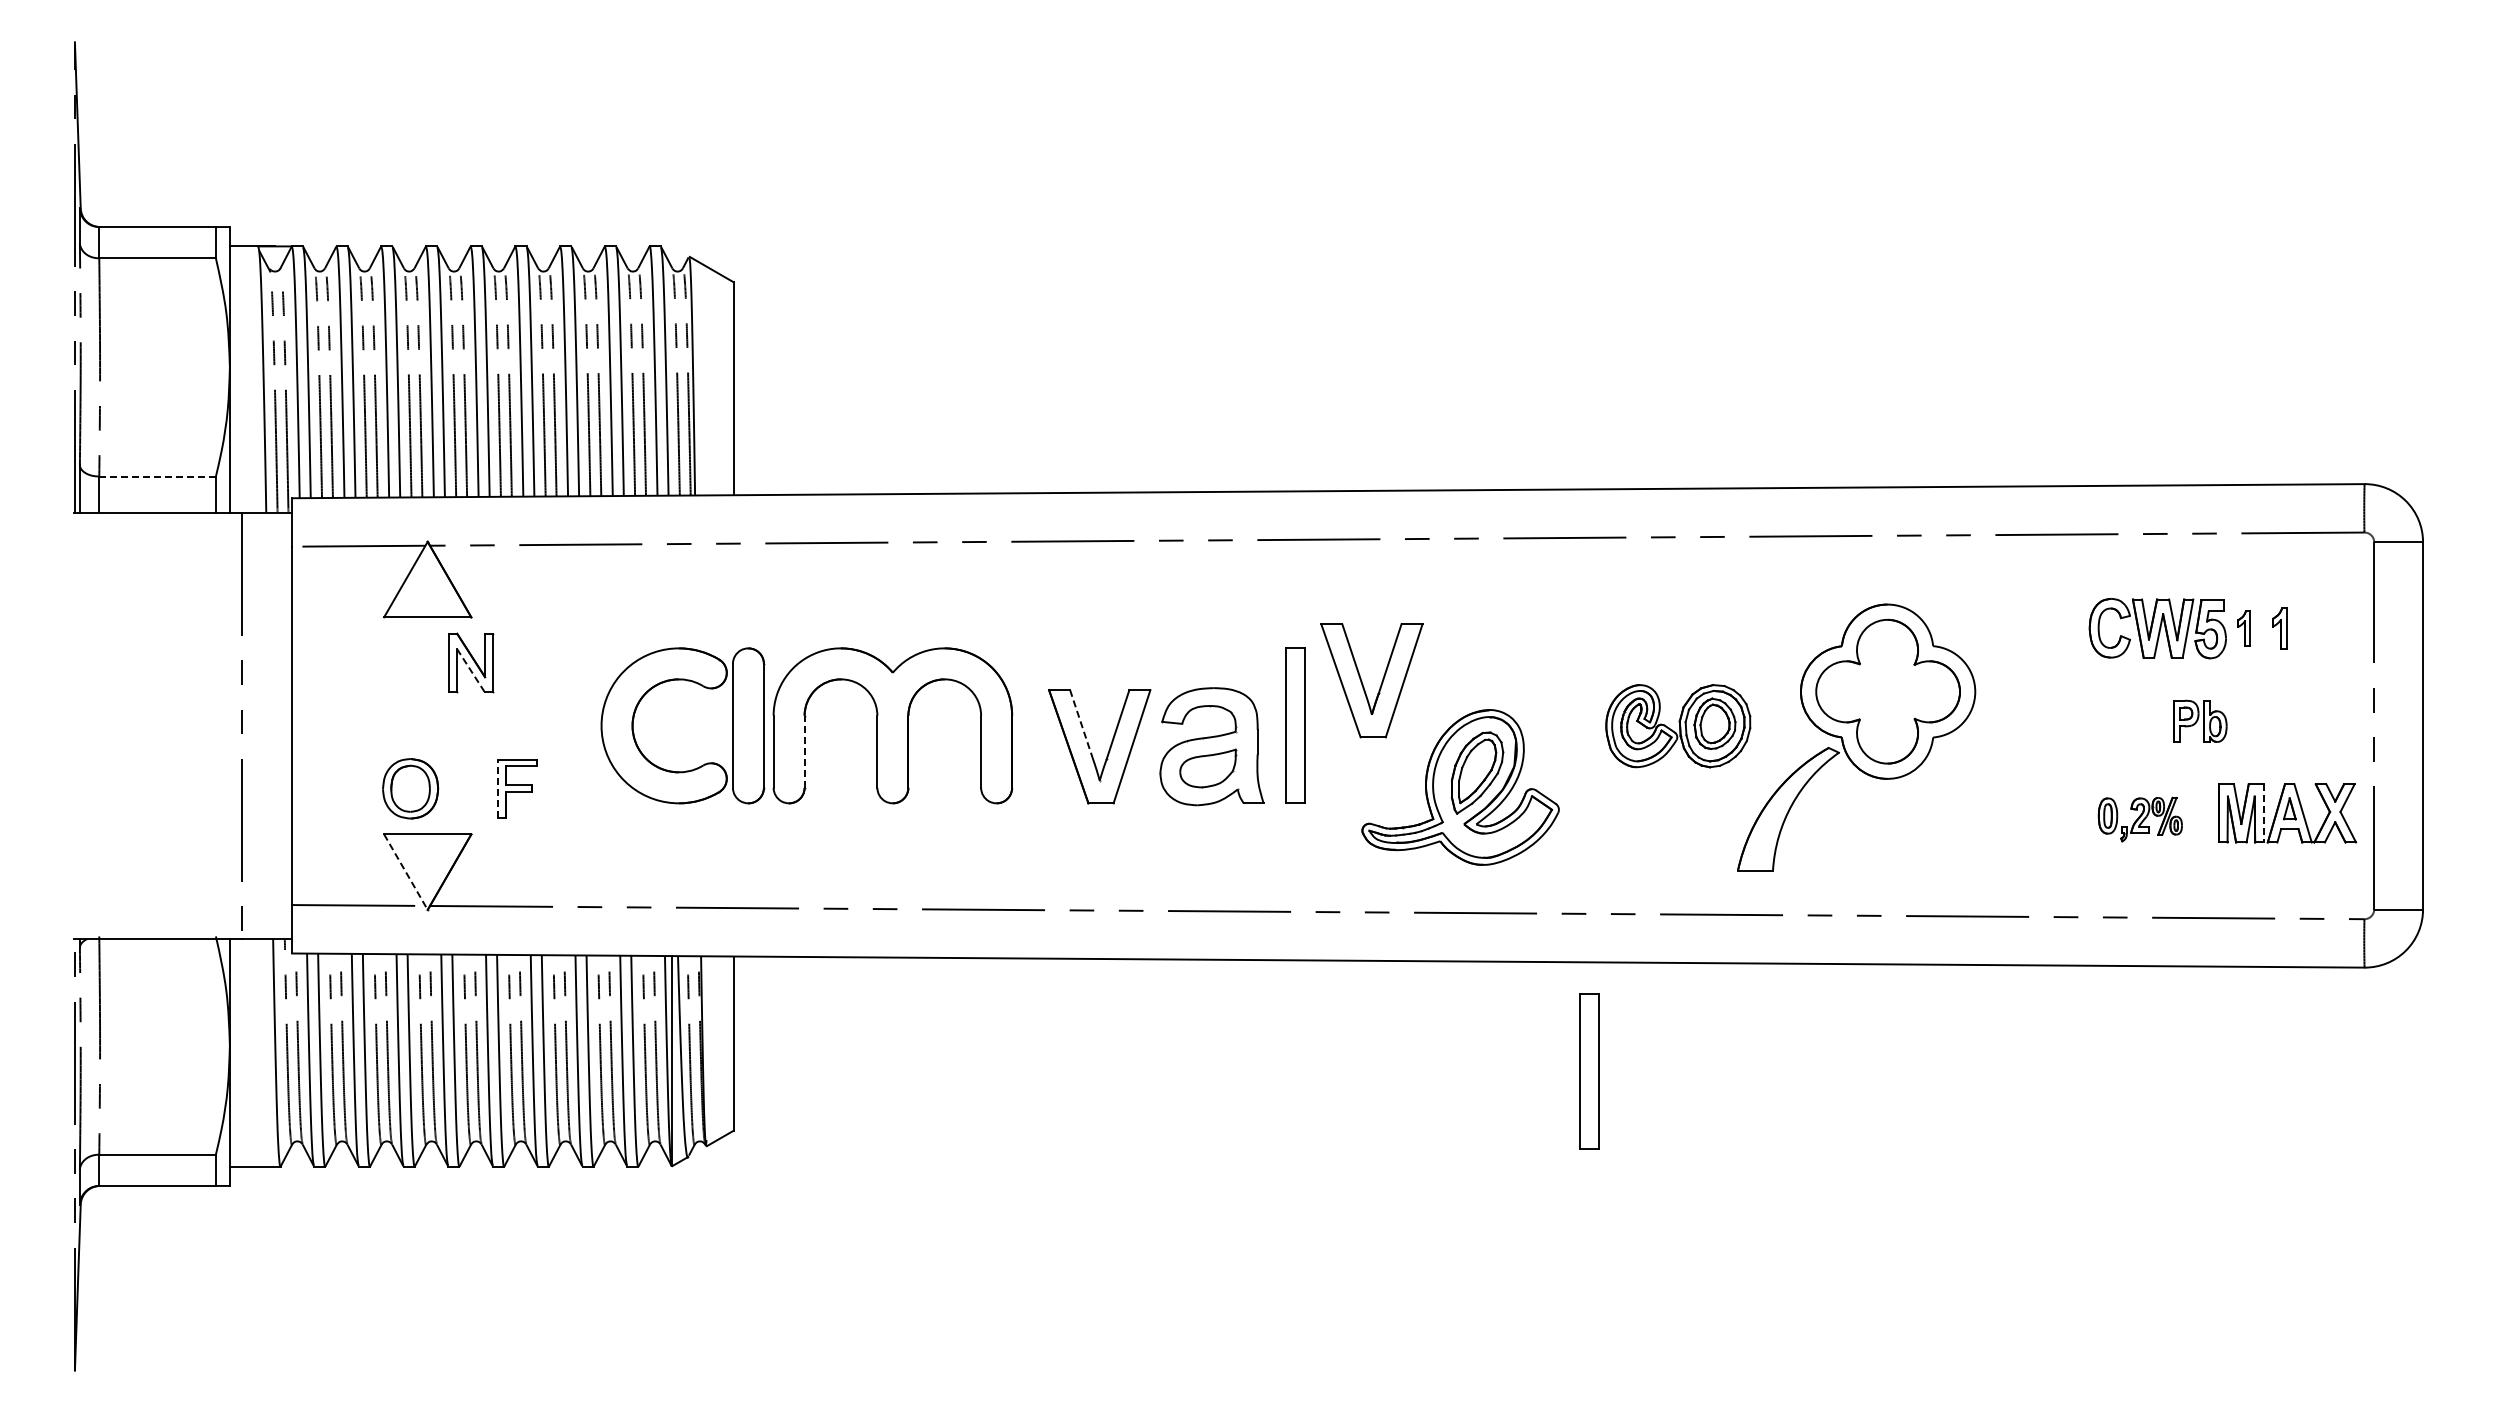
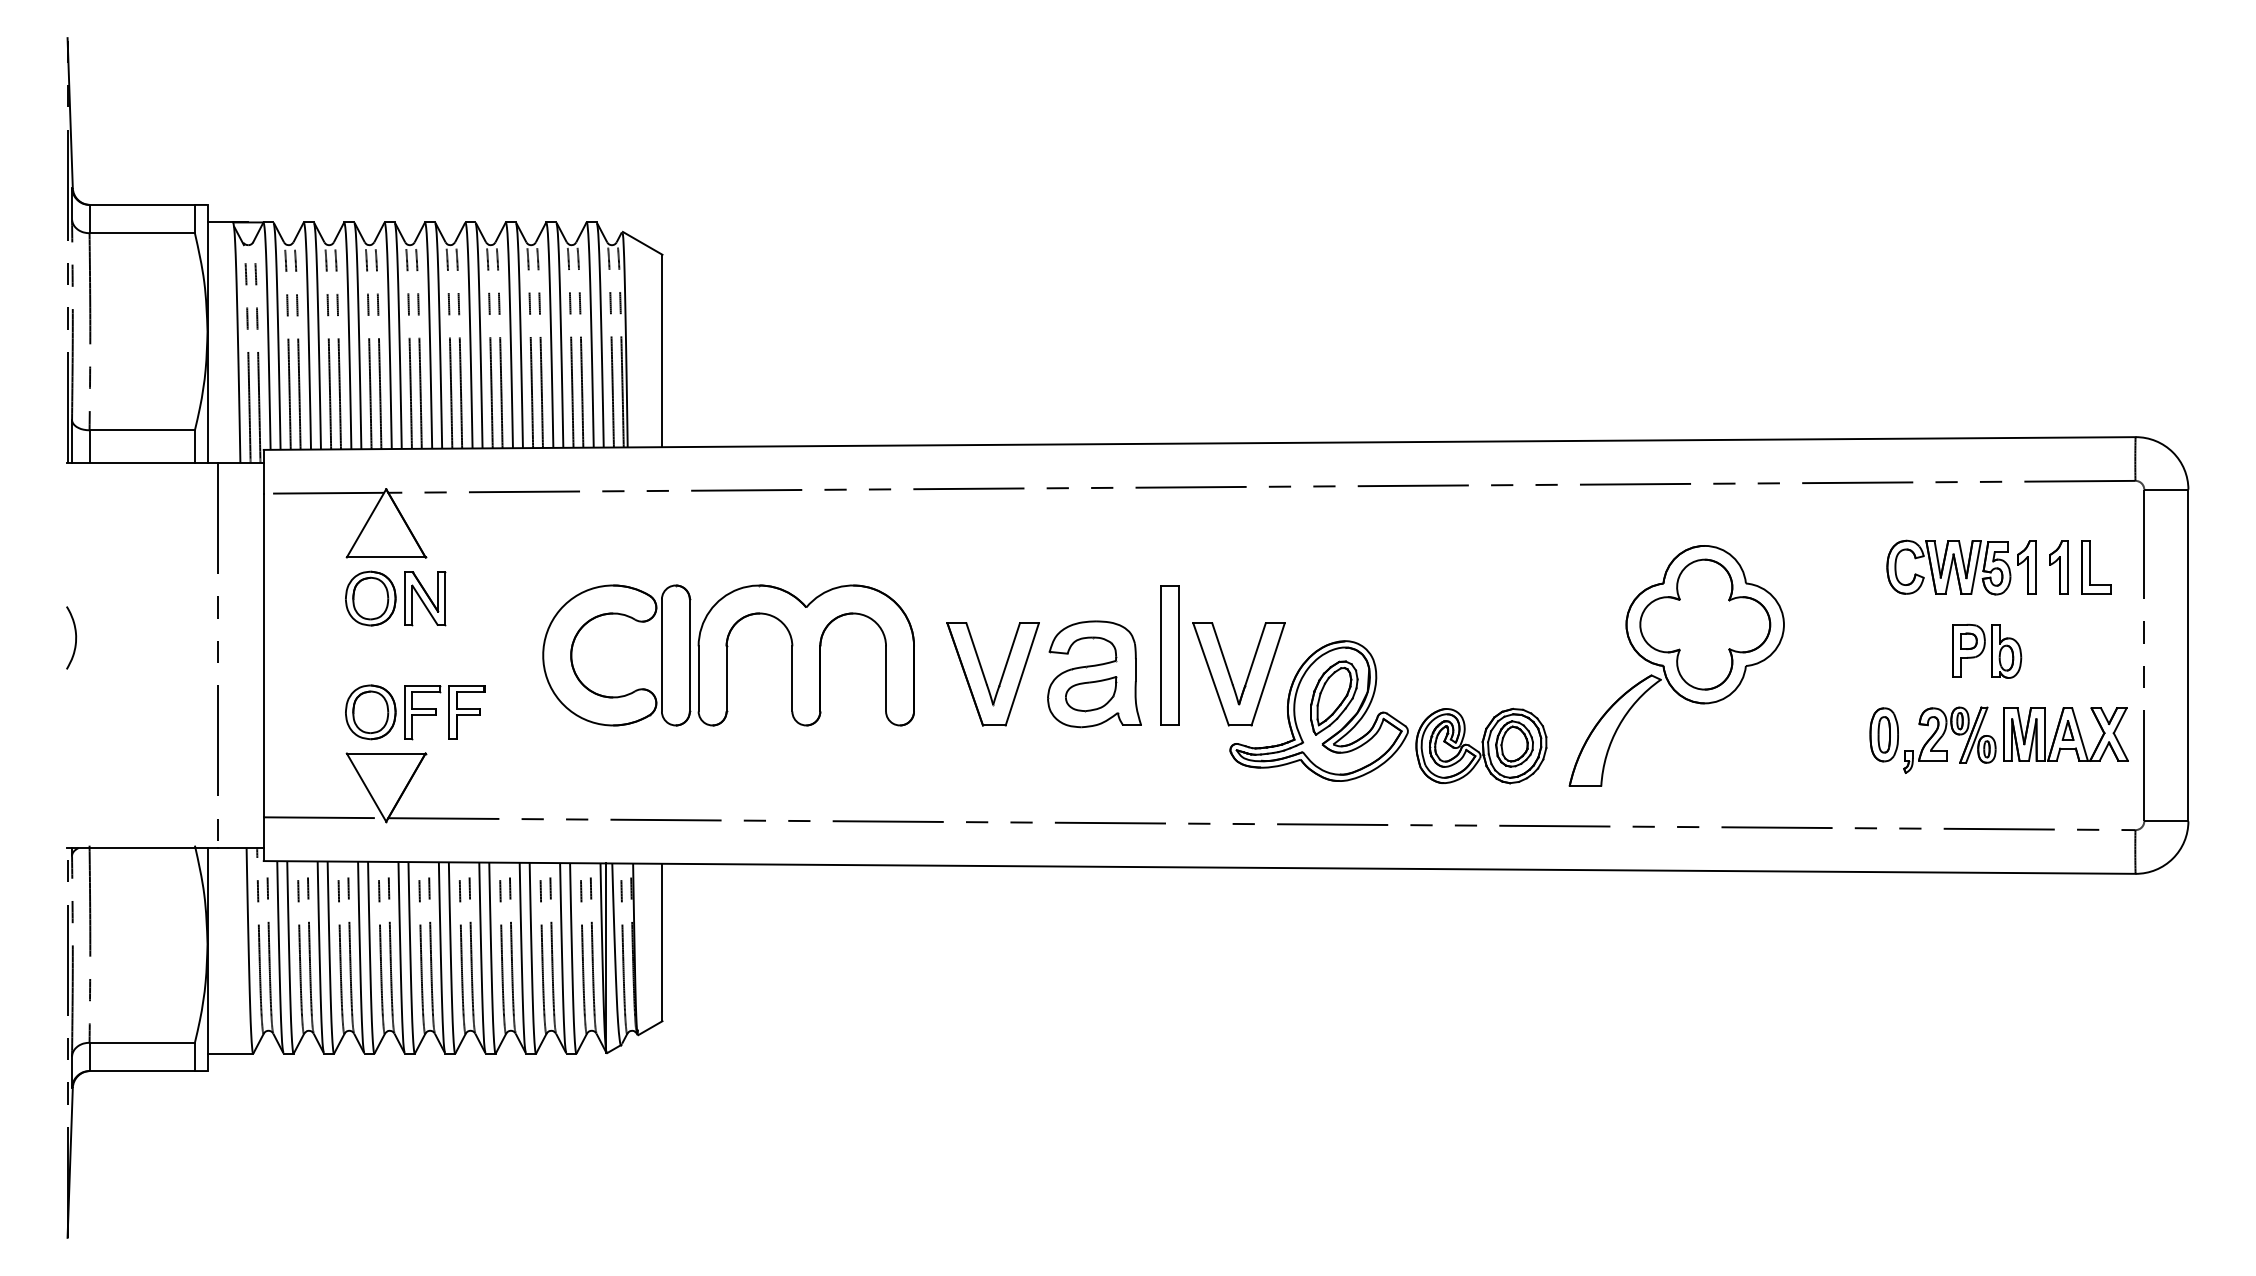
line: (157, 476) -> (142, 430), dashed -> solid
part: (2243, 628) -> (2026, 567), size x1.67
part: (2279, 628) -> (2058, 567), size x1.43
part: (2314, 628) -> (2090, 567), added
part: (410, 662) -> (370, 598), added
line: (470, 670) -> (424, 605), dashed -> solid
part: (1363, 684) -> (1231, 677), moved
curve: (83, 706) -> (75, 638), added
part: (2200, 721) -> (1987, 651), size x1.43
line: (1081, 724) -> (976, 654), dashed -> solid
part: (1678, 726) -> (1481, 746), moved
line: (804, 751) -> (726, 678), dashed -> solid
line: (497, 788) -> (449, 712), dashed -> solid
part: (468, 789) -> (423, 712), added
line: (2264, 813) -> (2045, 734), dashed -> solid
part: (2140, 819) -> (1933, 740), size x1.67
line: (405, 872) -> (366, 787), dashed -> solid
part: (1589, 1071) -> (1435, 967), removed

